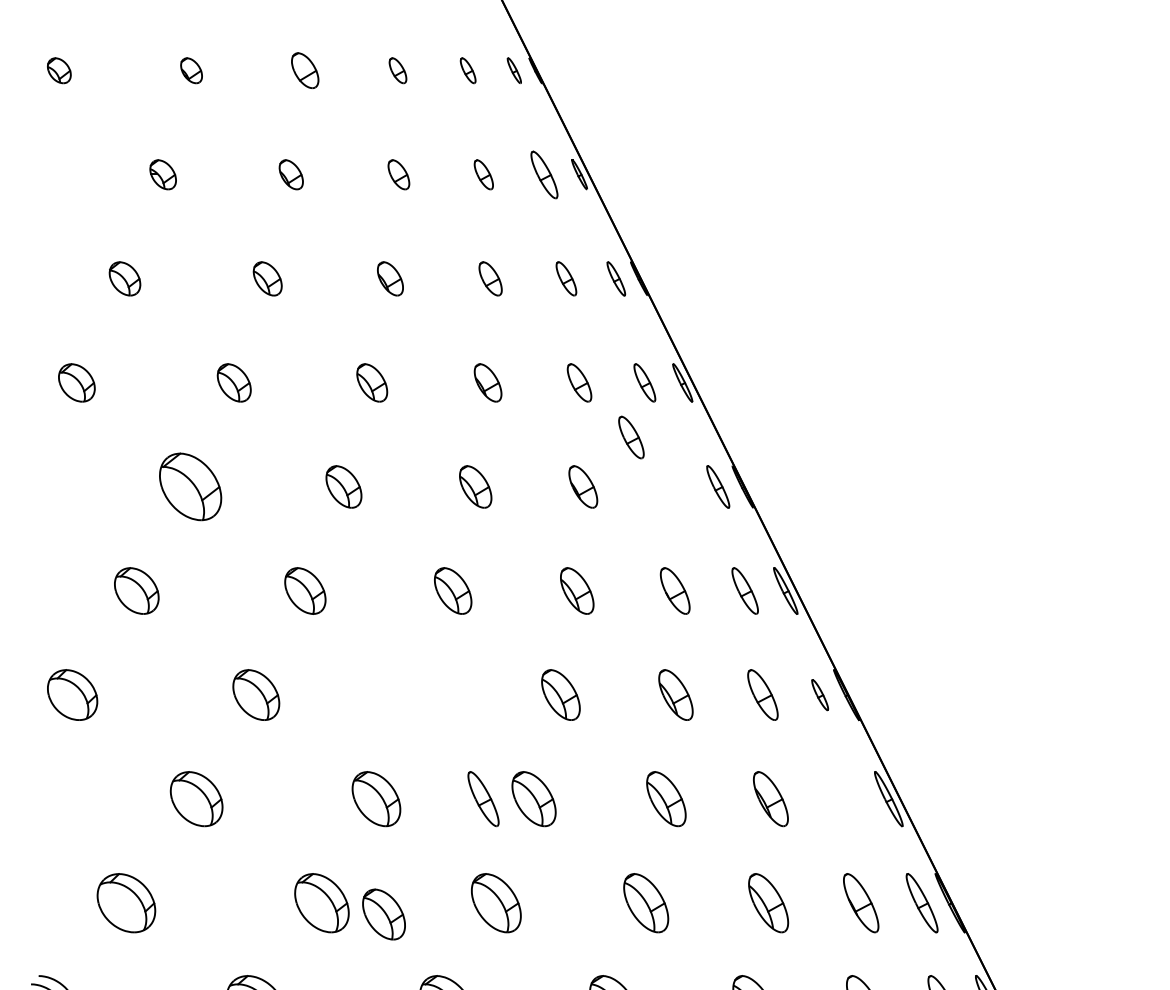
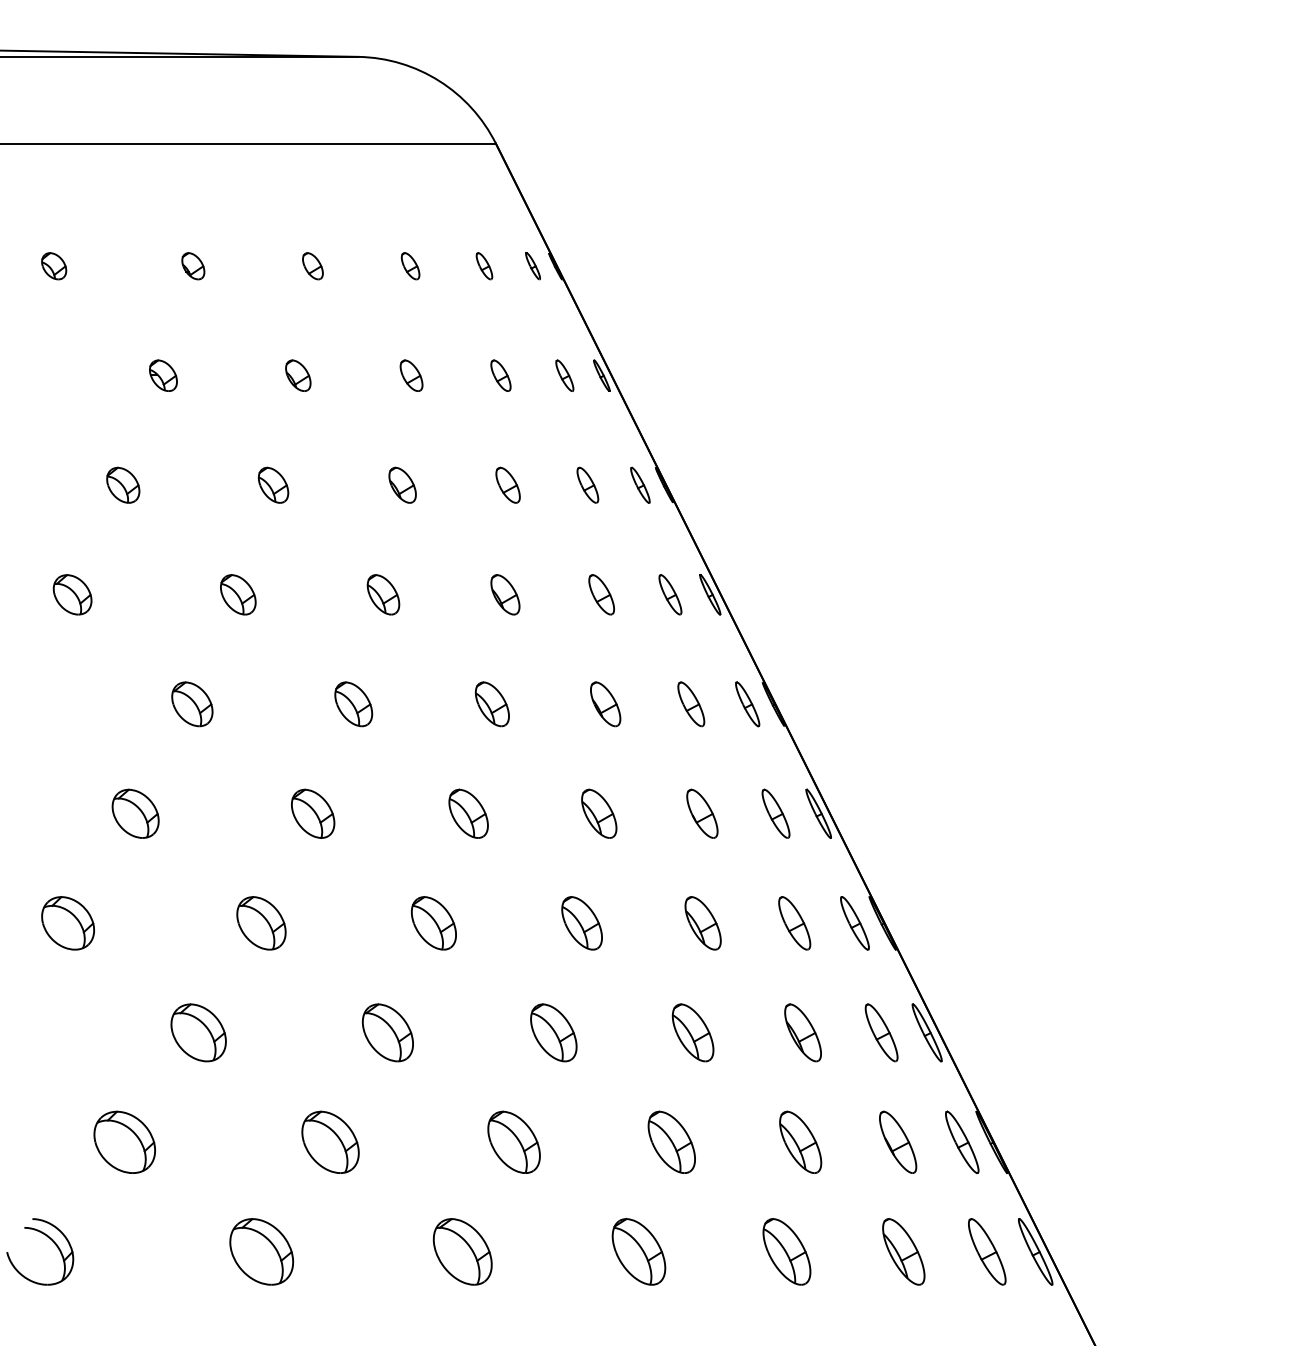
part: (304, 70) -> (312, 266), size x0.71
part: (544, 174) -> (564, 375), size x0.62
part: (631, 437) -> (691, 704), moved
part: (190, 487) -> (192, 704), size x0.62
part: (819, 695) -> (854, 923), size x1.67
part: (483, 798) -> (881, 1032), moved
part: (383, 914) -> (433, 923), moved

